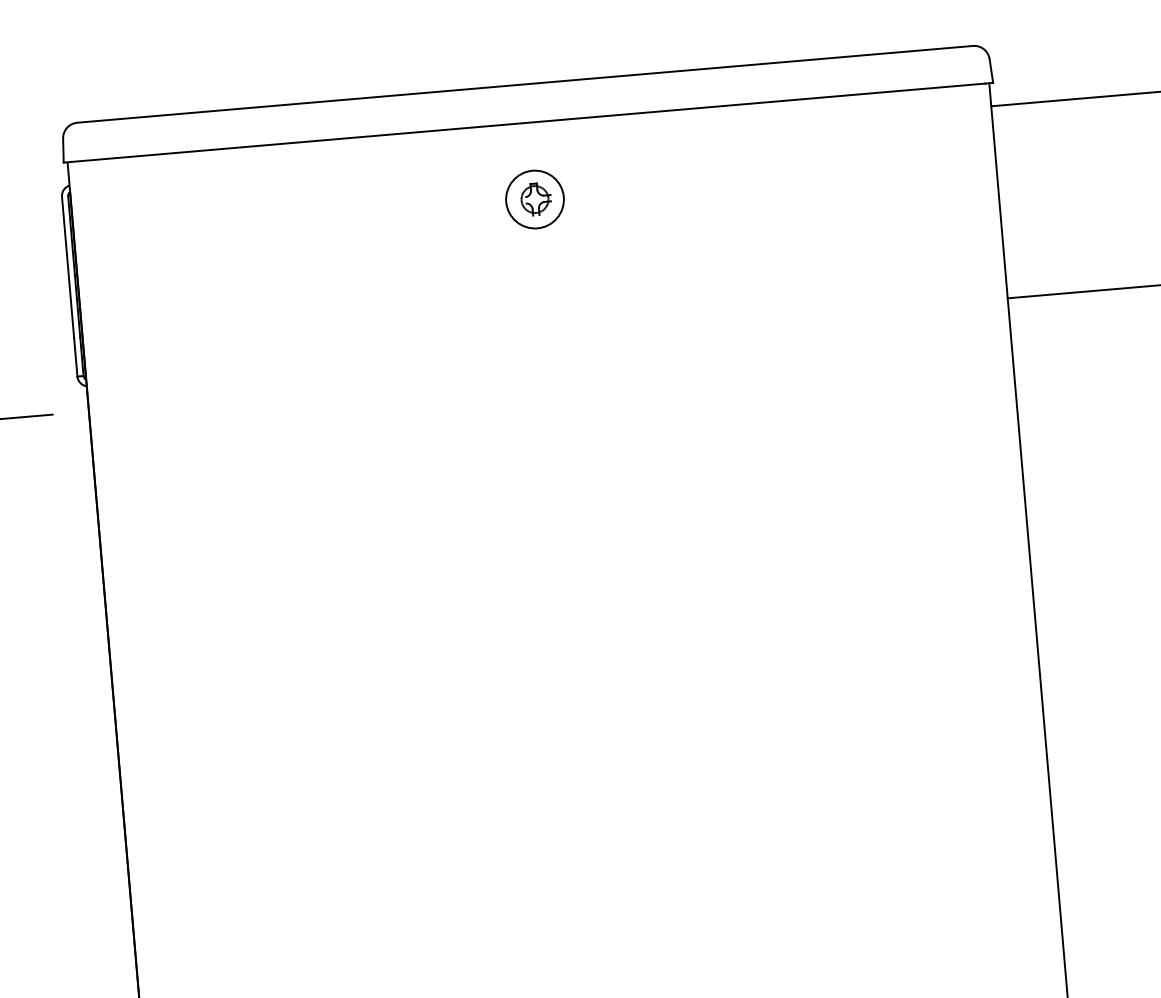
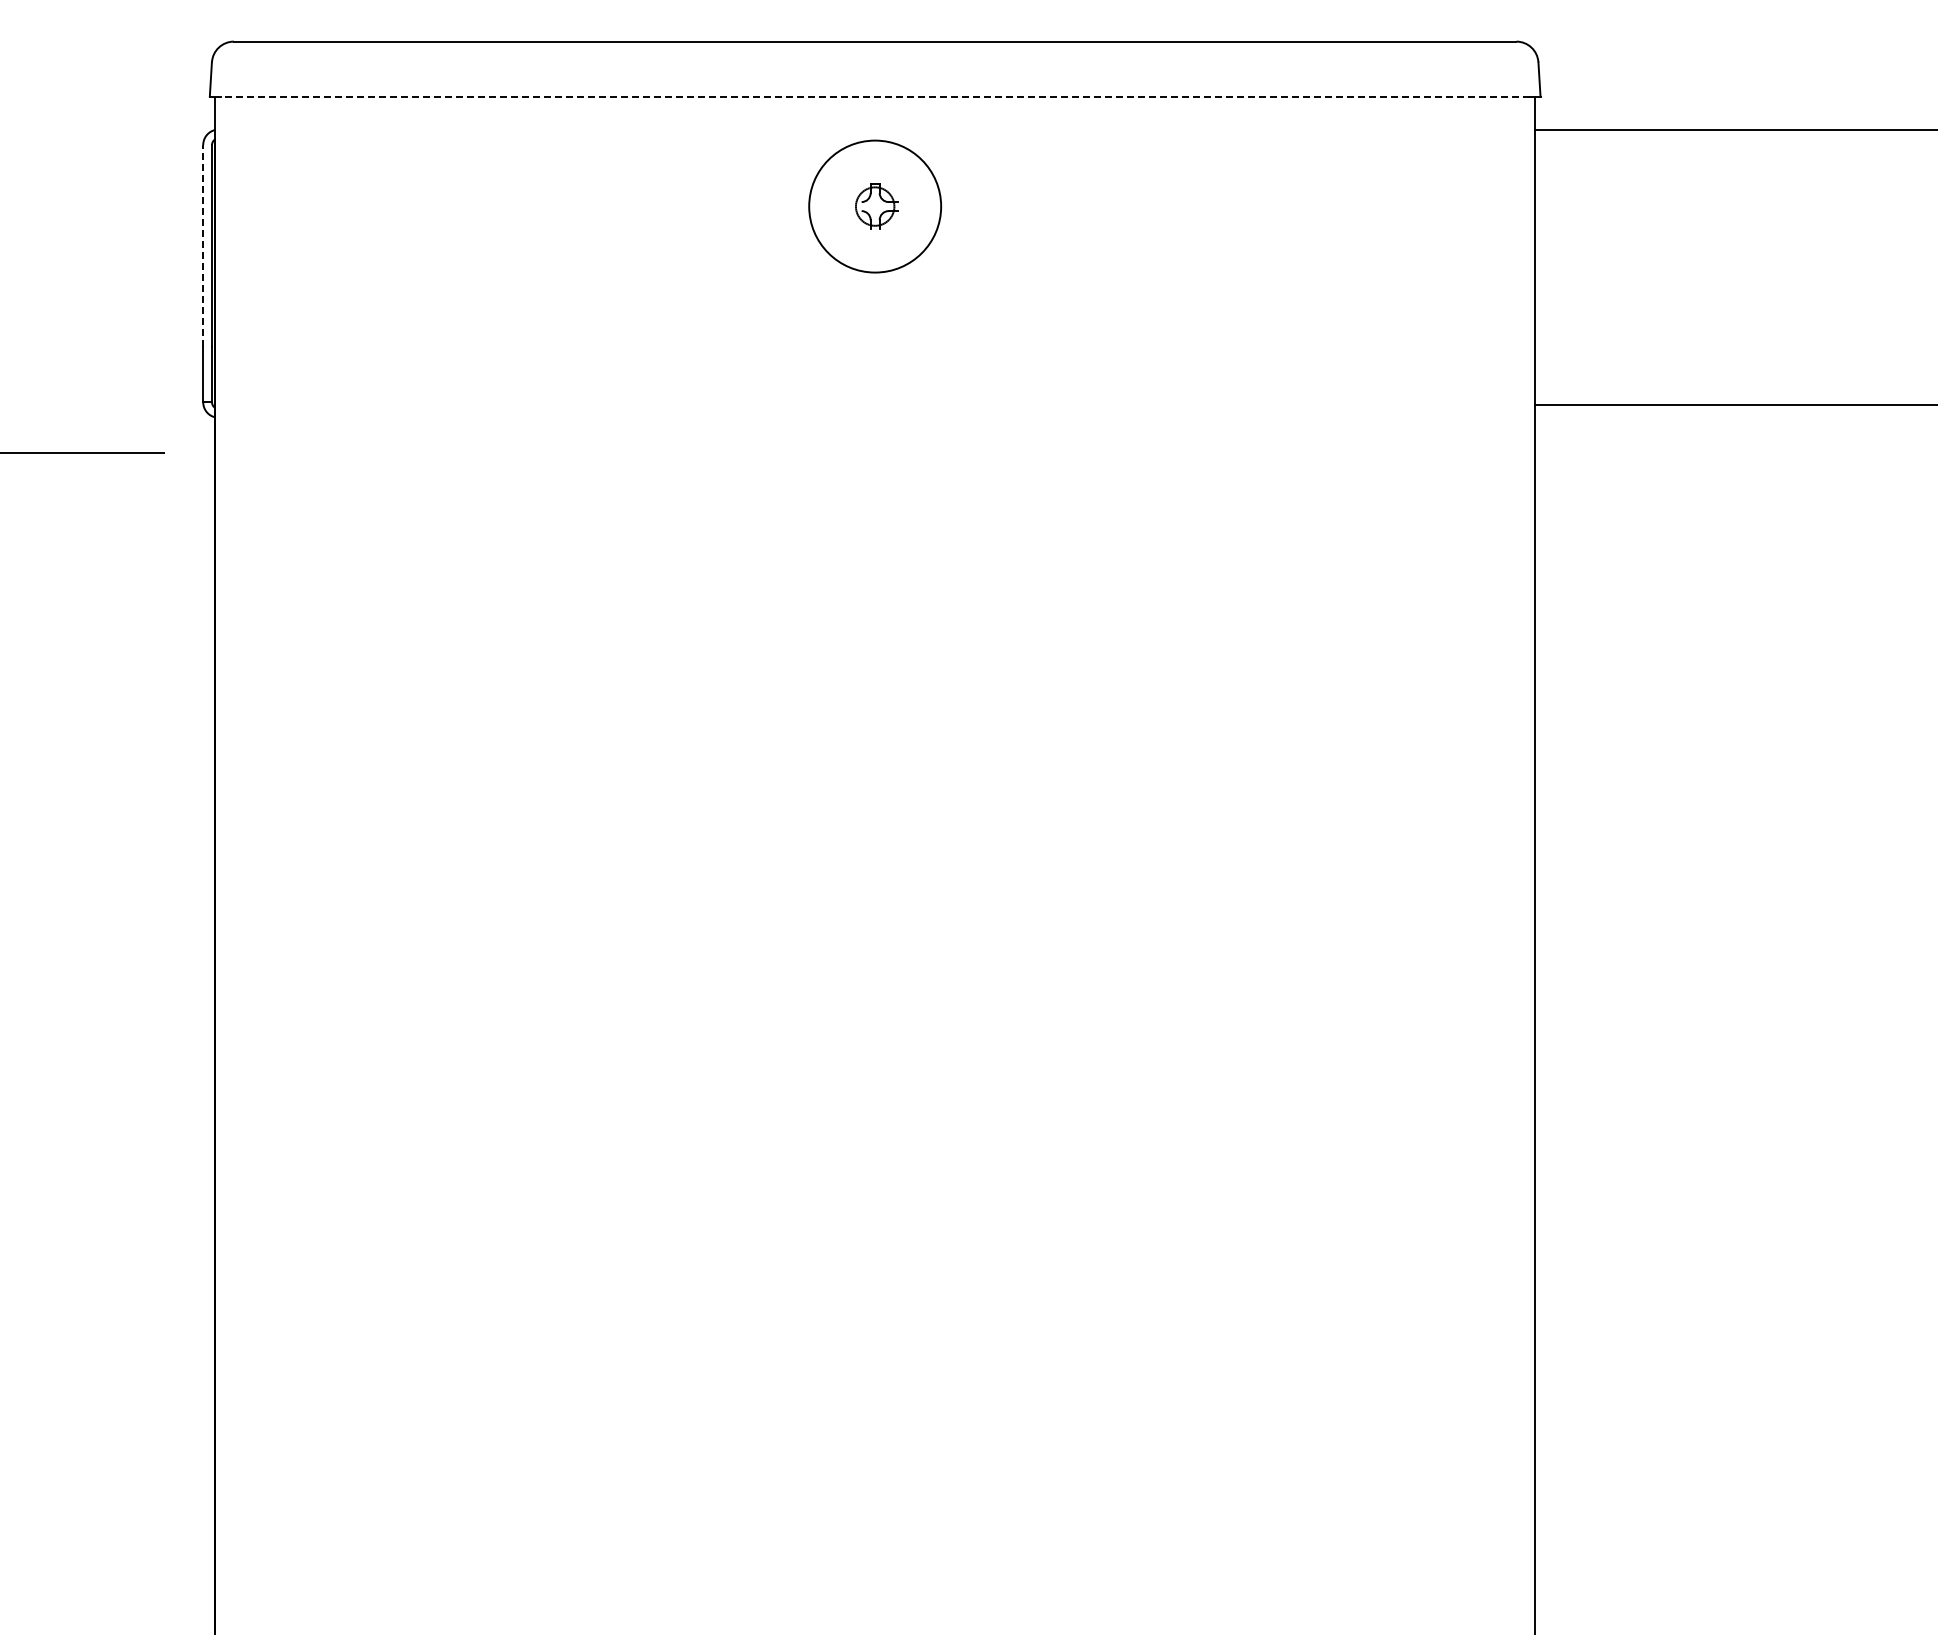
line: (527, 122) -> (874, 96), solid -> dashed
circle: (534, 199) -> (874, 206), size x1.6
line: (68, 266) -> (203, 245), solid -> dashed

